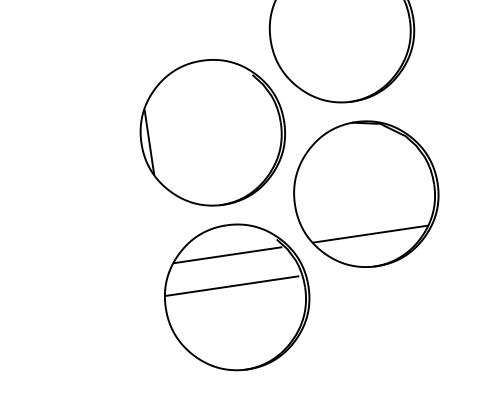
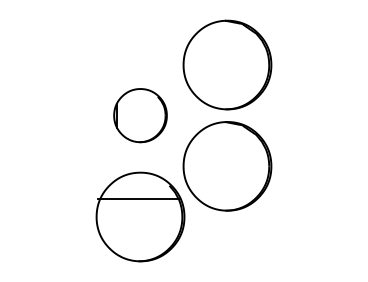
part: (212, 132) -> (140, 115), size x0.6
line: (370, 233) -> (226, 190), removed
line: (227, 254) -> (138, 190), removed
line: (232, 285) -> (138, 198), moved

